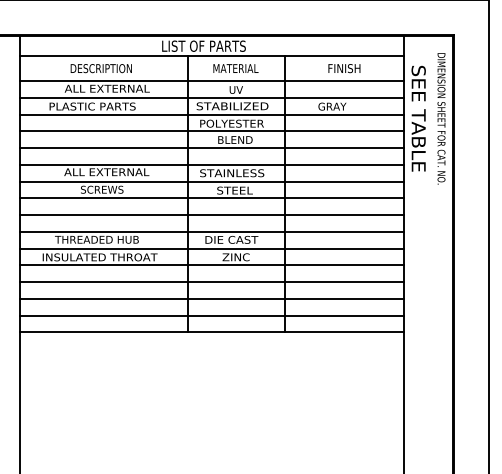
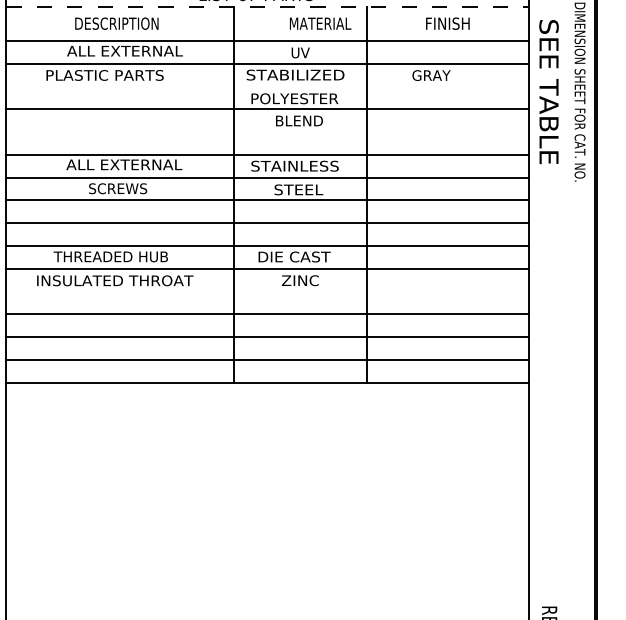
line: (212, 55) -> (268, 5), solid -> dashed
text: (235, 68) -> (319, 23), moved
line: (211, 114) -> (266, 86), removed
line: (211, 148) -> (266, 132), removed
line: (211, 265) -> (266, 291), removed

